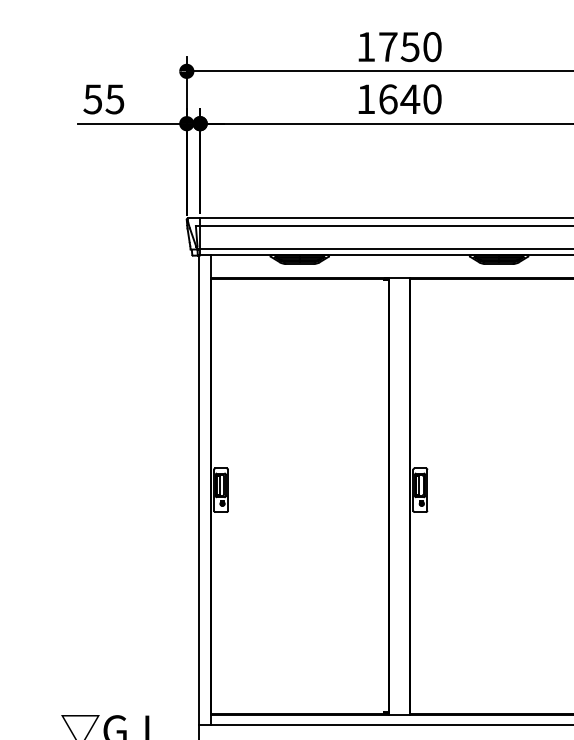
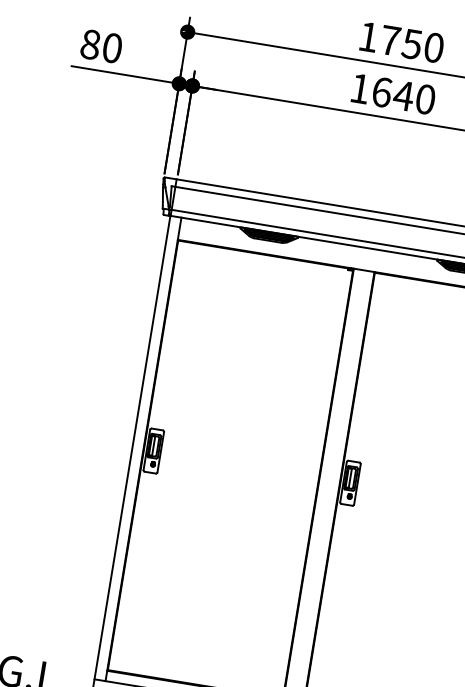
text: (103, 99) -> (100, 46), 55 -> 80

